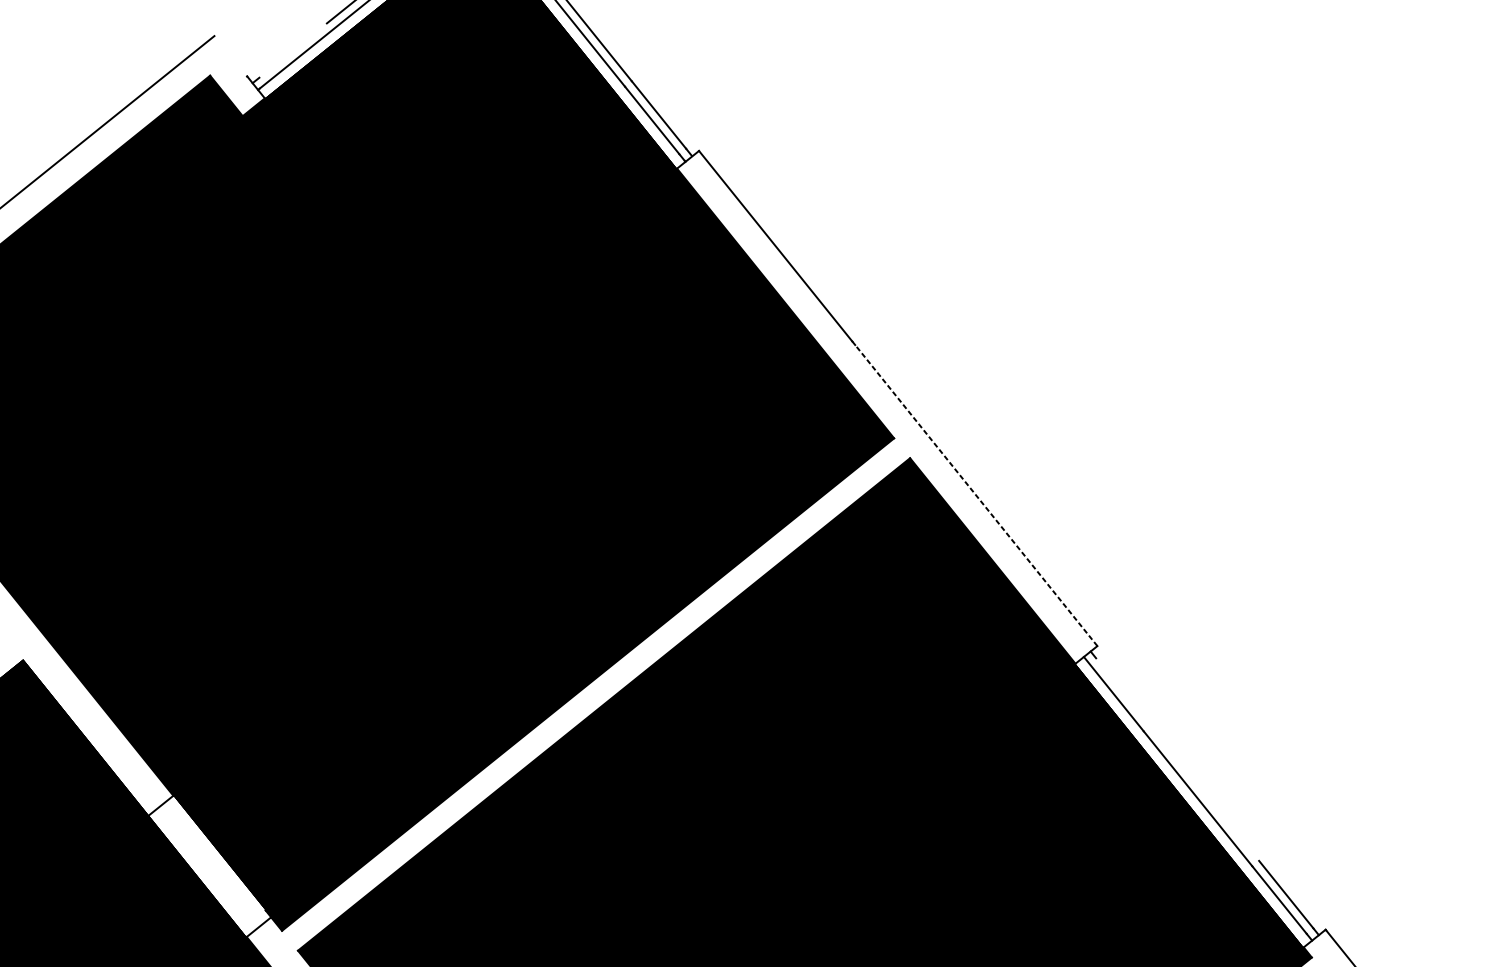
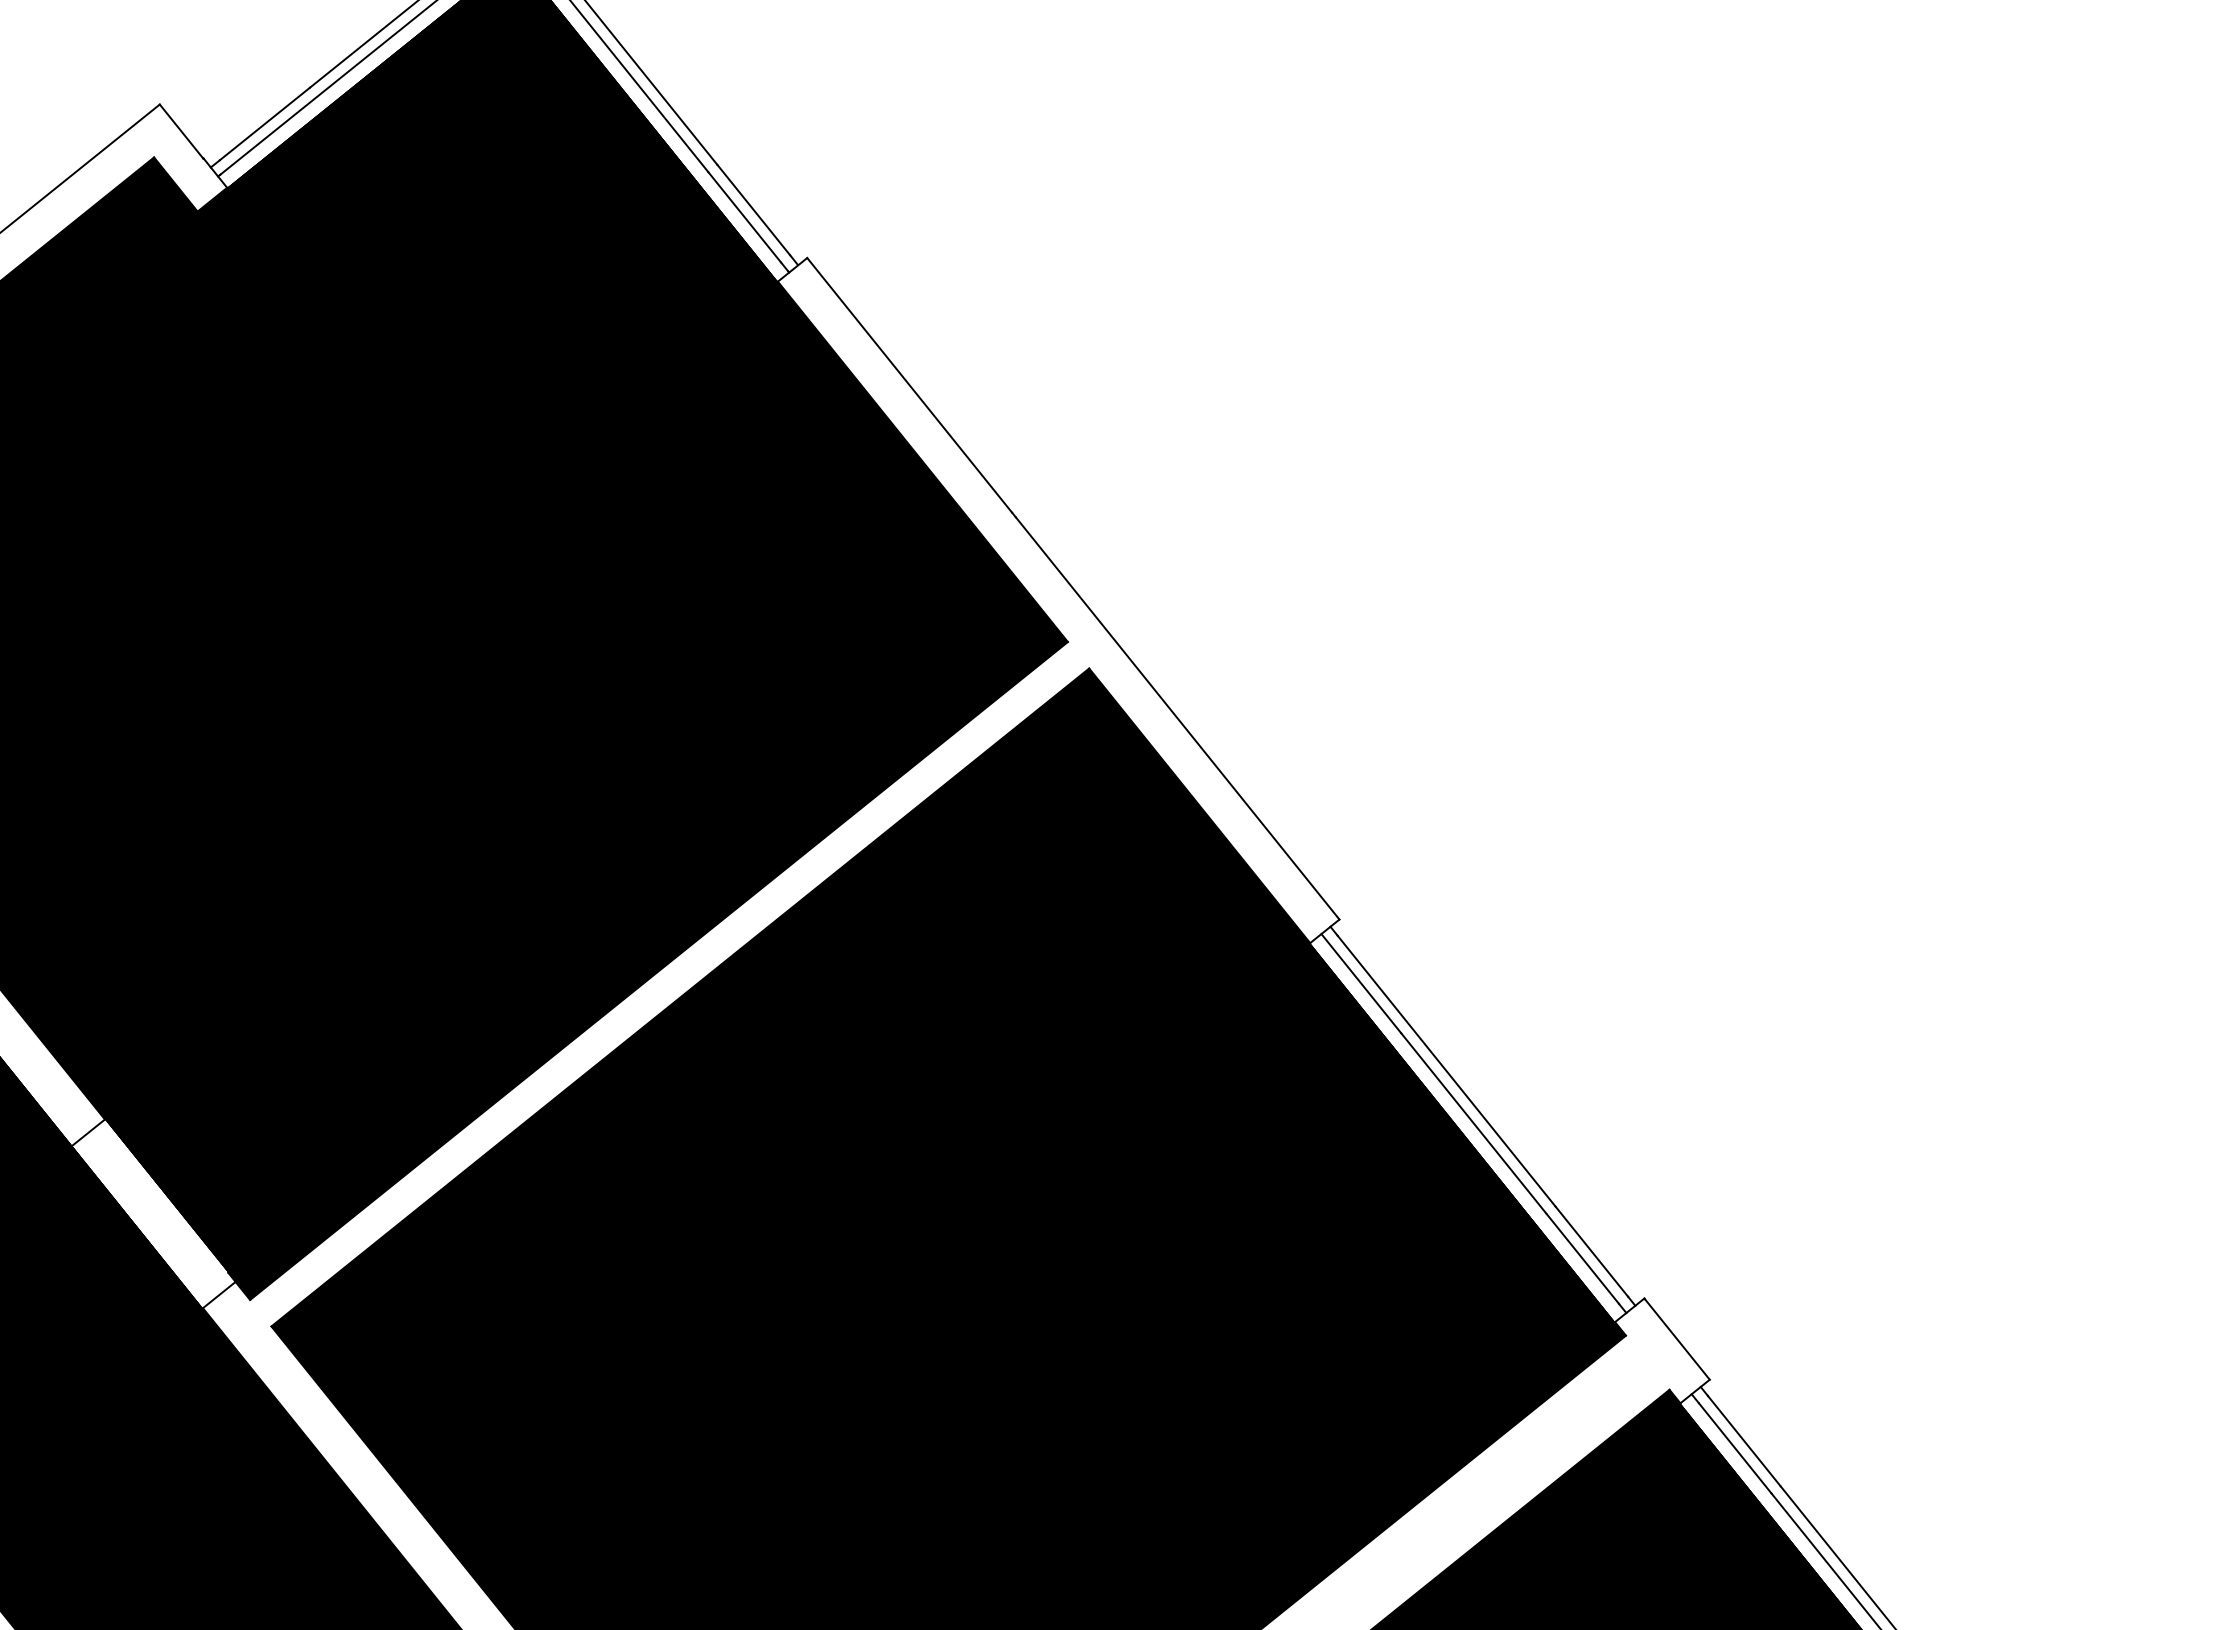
line: (292, 50) -> (264, 123), added
line: (230, 56) -> (181, 131), added
line: (976, 495) -> (1177, 718), dashed -> solid
line: (1177, 759) -> (1446, 1070), added

